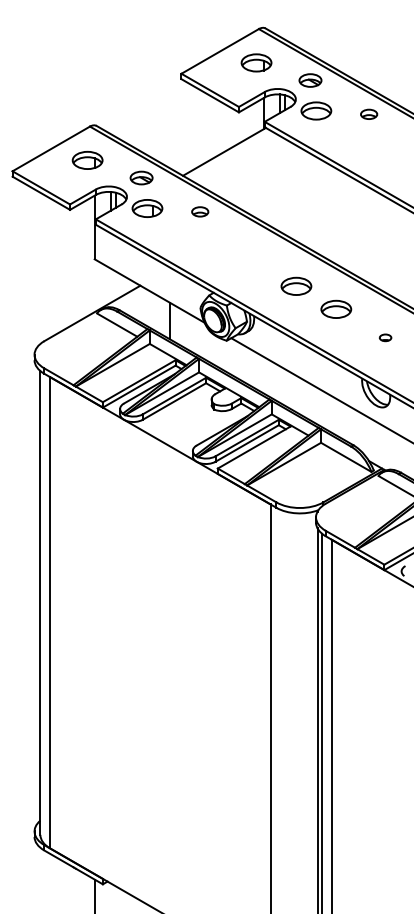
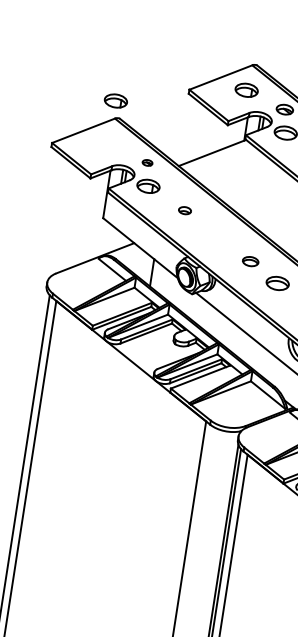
part: (87, 159) -> (115, 100), moved
part: (141, 177) -> (147, 162), size x0.6
part: (200, 211) -> (185, 210), moved
part: (296, 285) -> (250, 261), size x0.7

